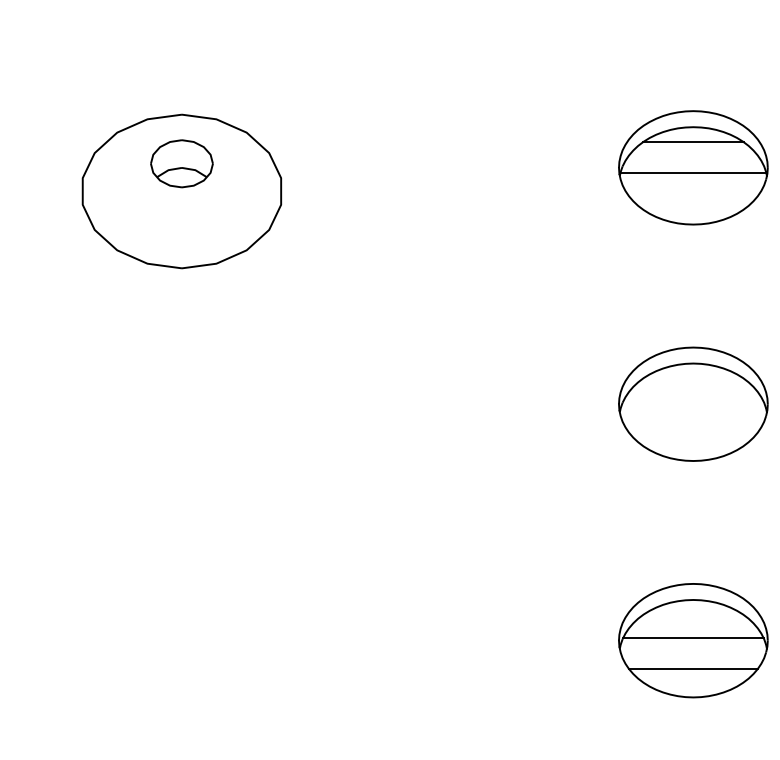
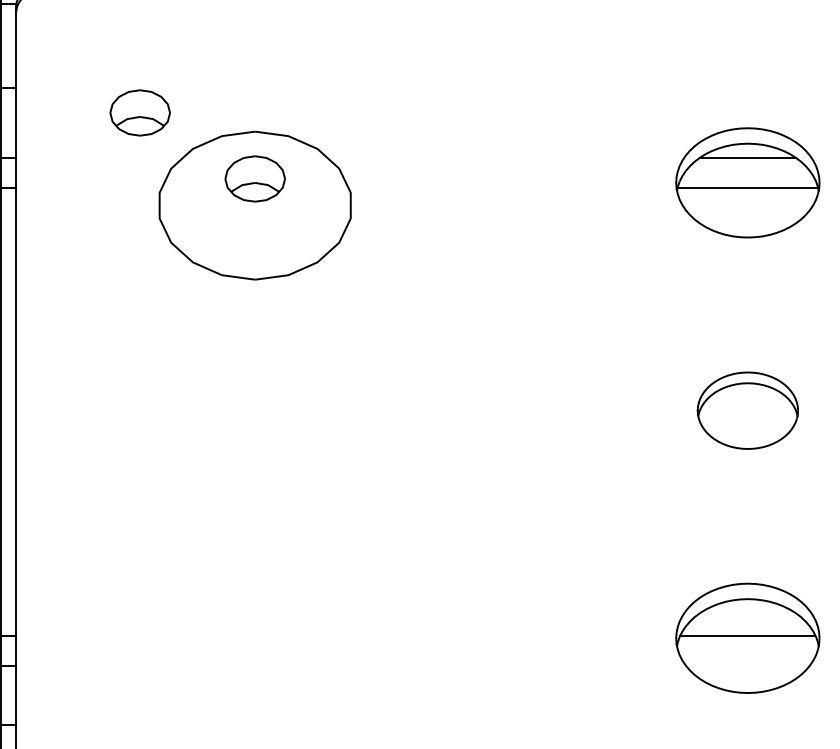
part: (61, 94) -> (139, 112), added
part: (693, 404) -> (747, 410), size x0.7
line: (693, 668) -> (747, 665), removed

